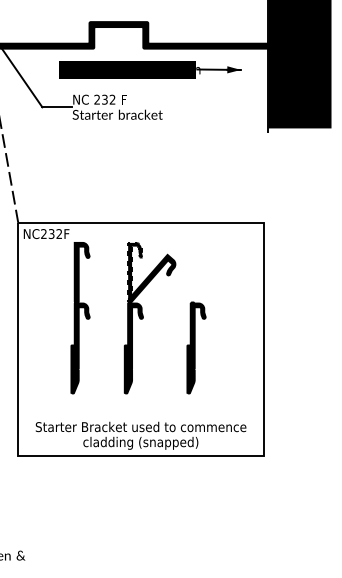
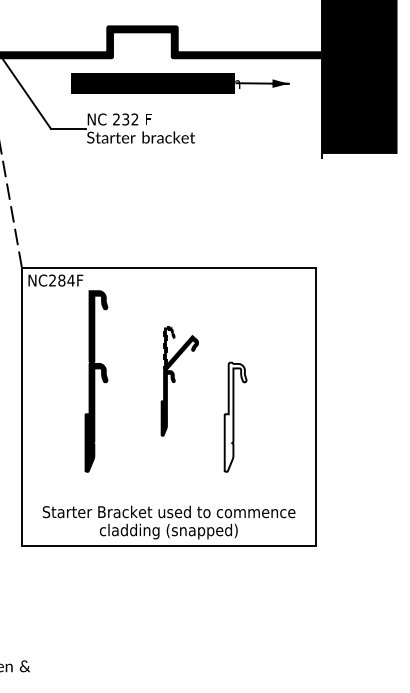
text: (55, 233) -> (66, 279), NC232F -> NC284F
part: (149, 318) -> (179, 381), size x0.6
fill: (196, 347) -> (235, 416), removed

